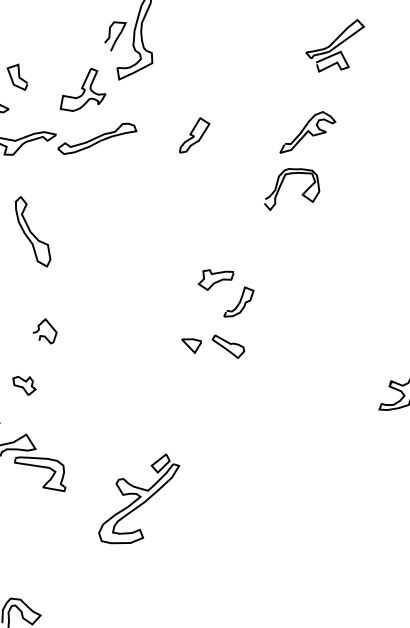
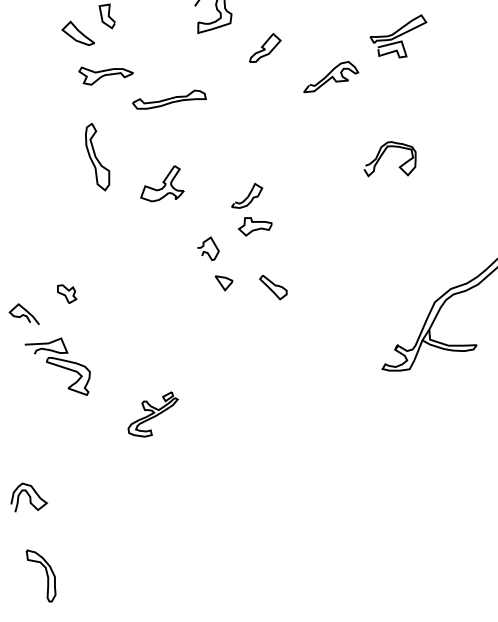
part: (81, 89) -> (162, 183), moved
curve: (307, 131) -> (331, 77), moved
part: (194, 134) -> (265, 47), moved
curve: (97, 138) -> (169, 99), moved
curve: (282, 183) -> (383, 154), moved
curve: (238, 301) -> (247, 195), moved
curve: (43, 335) -> (206, 251), moved
part: (228, 346) -> (273, 287), moved
part: (139, 500) -> (153, 414), size x0.6

